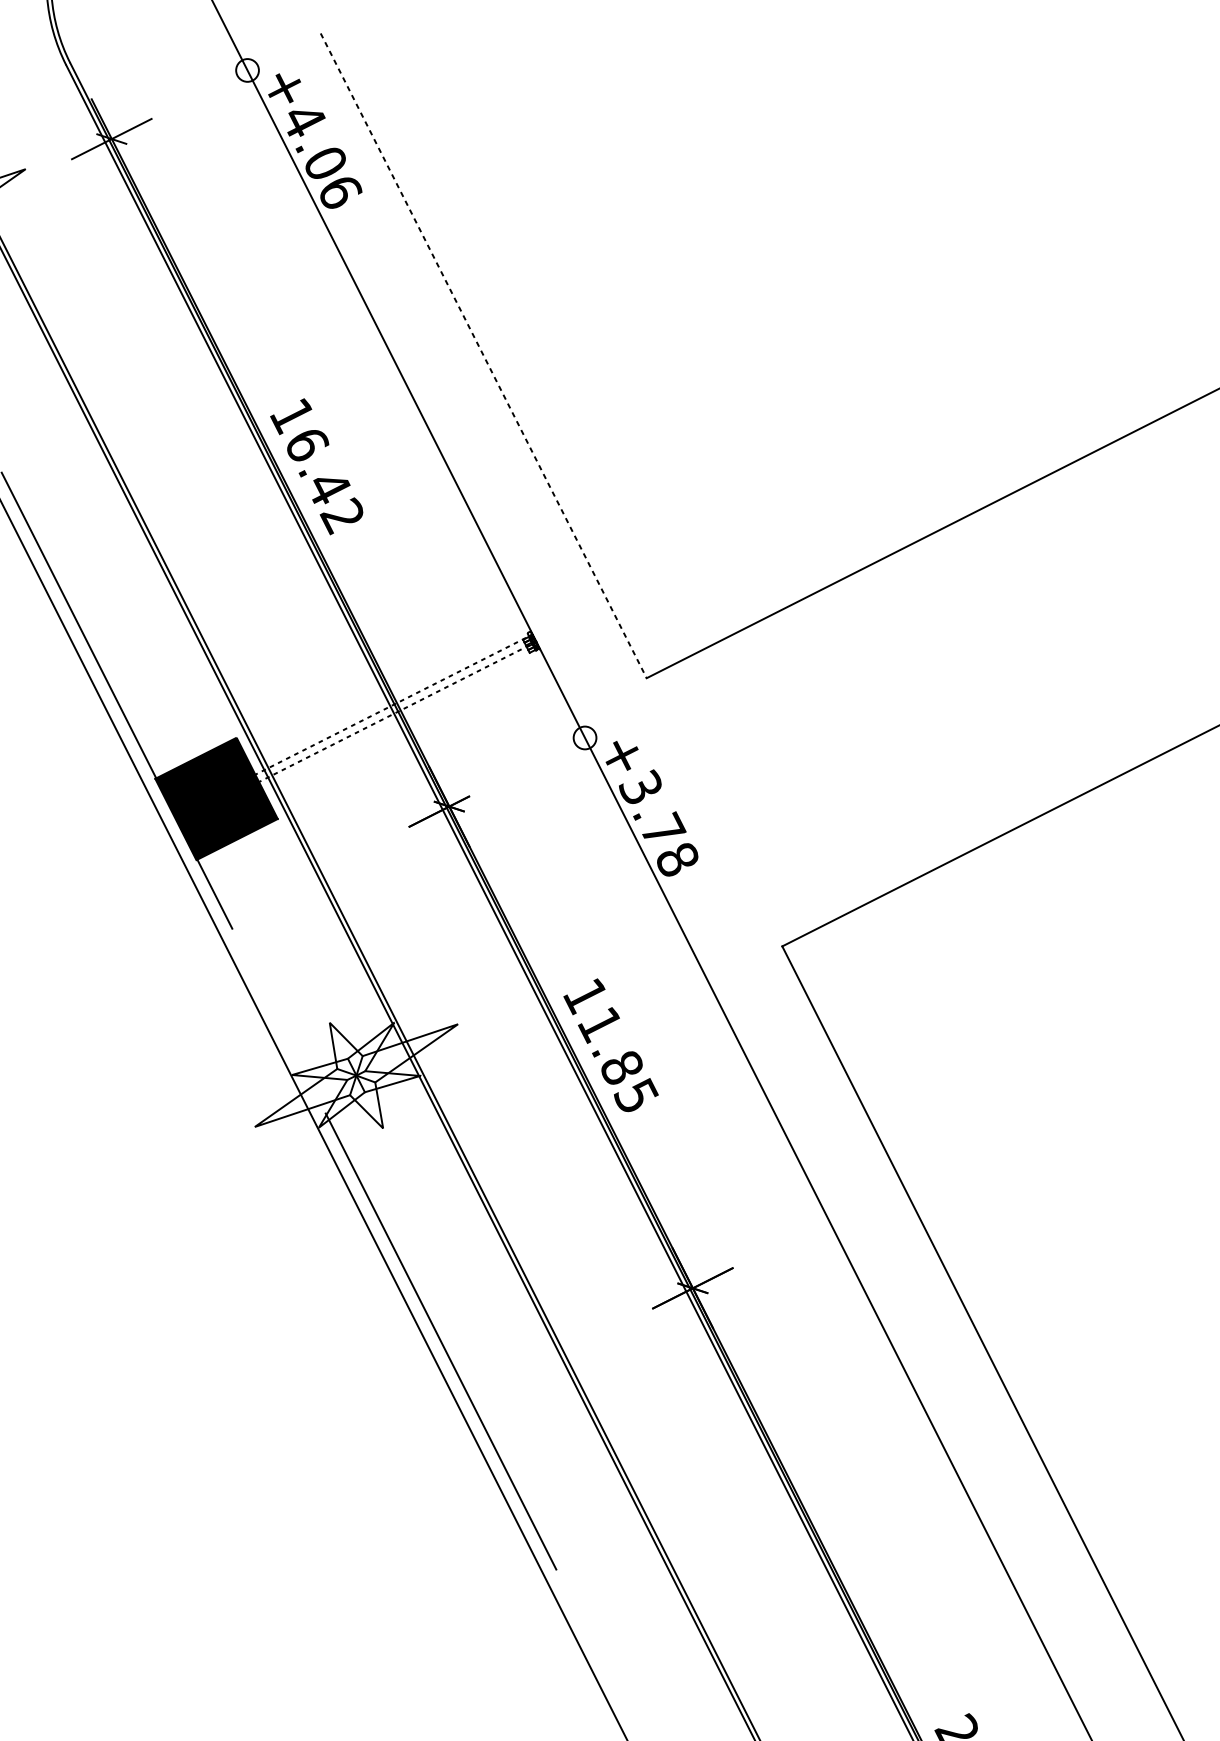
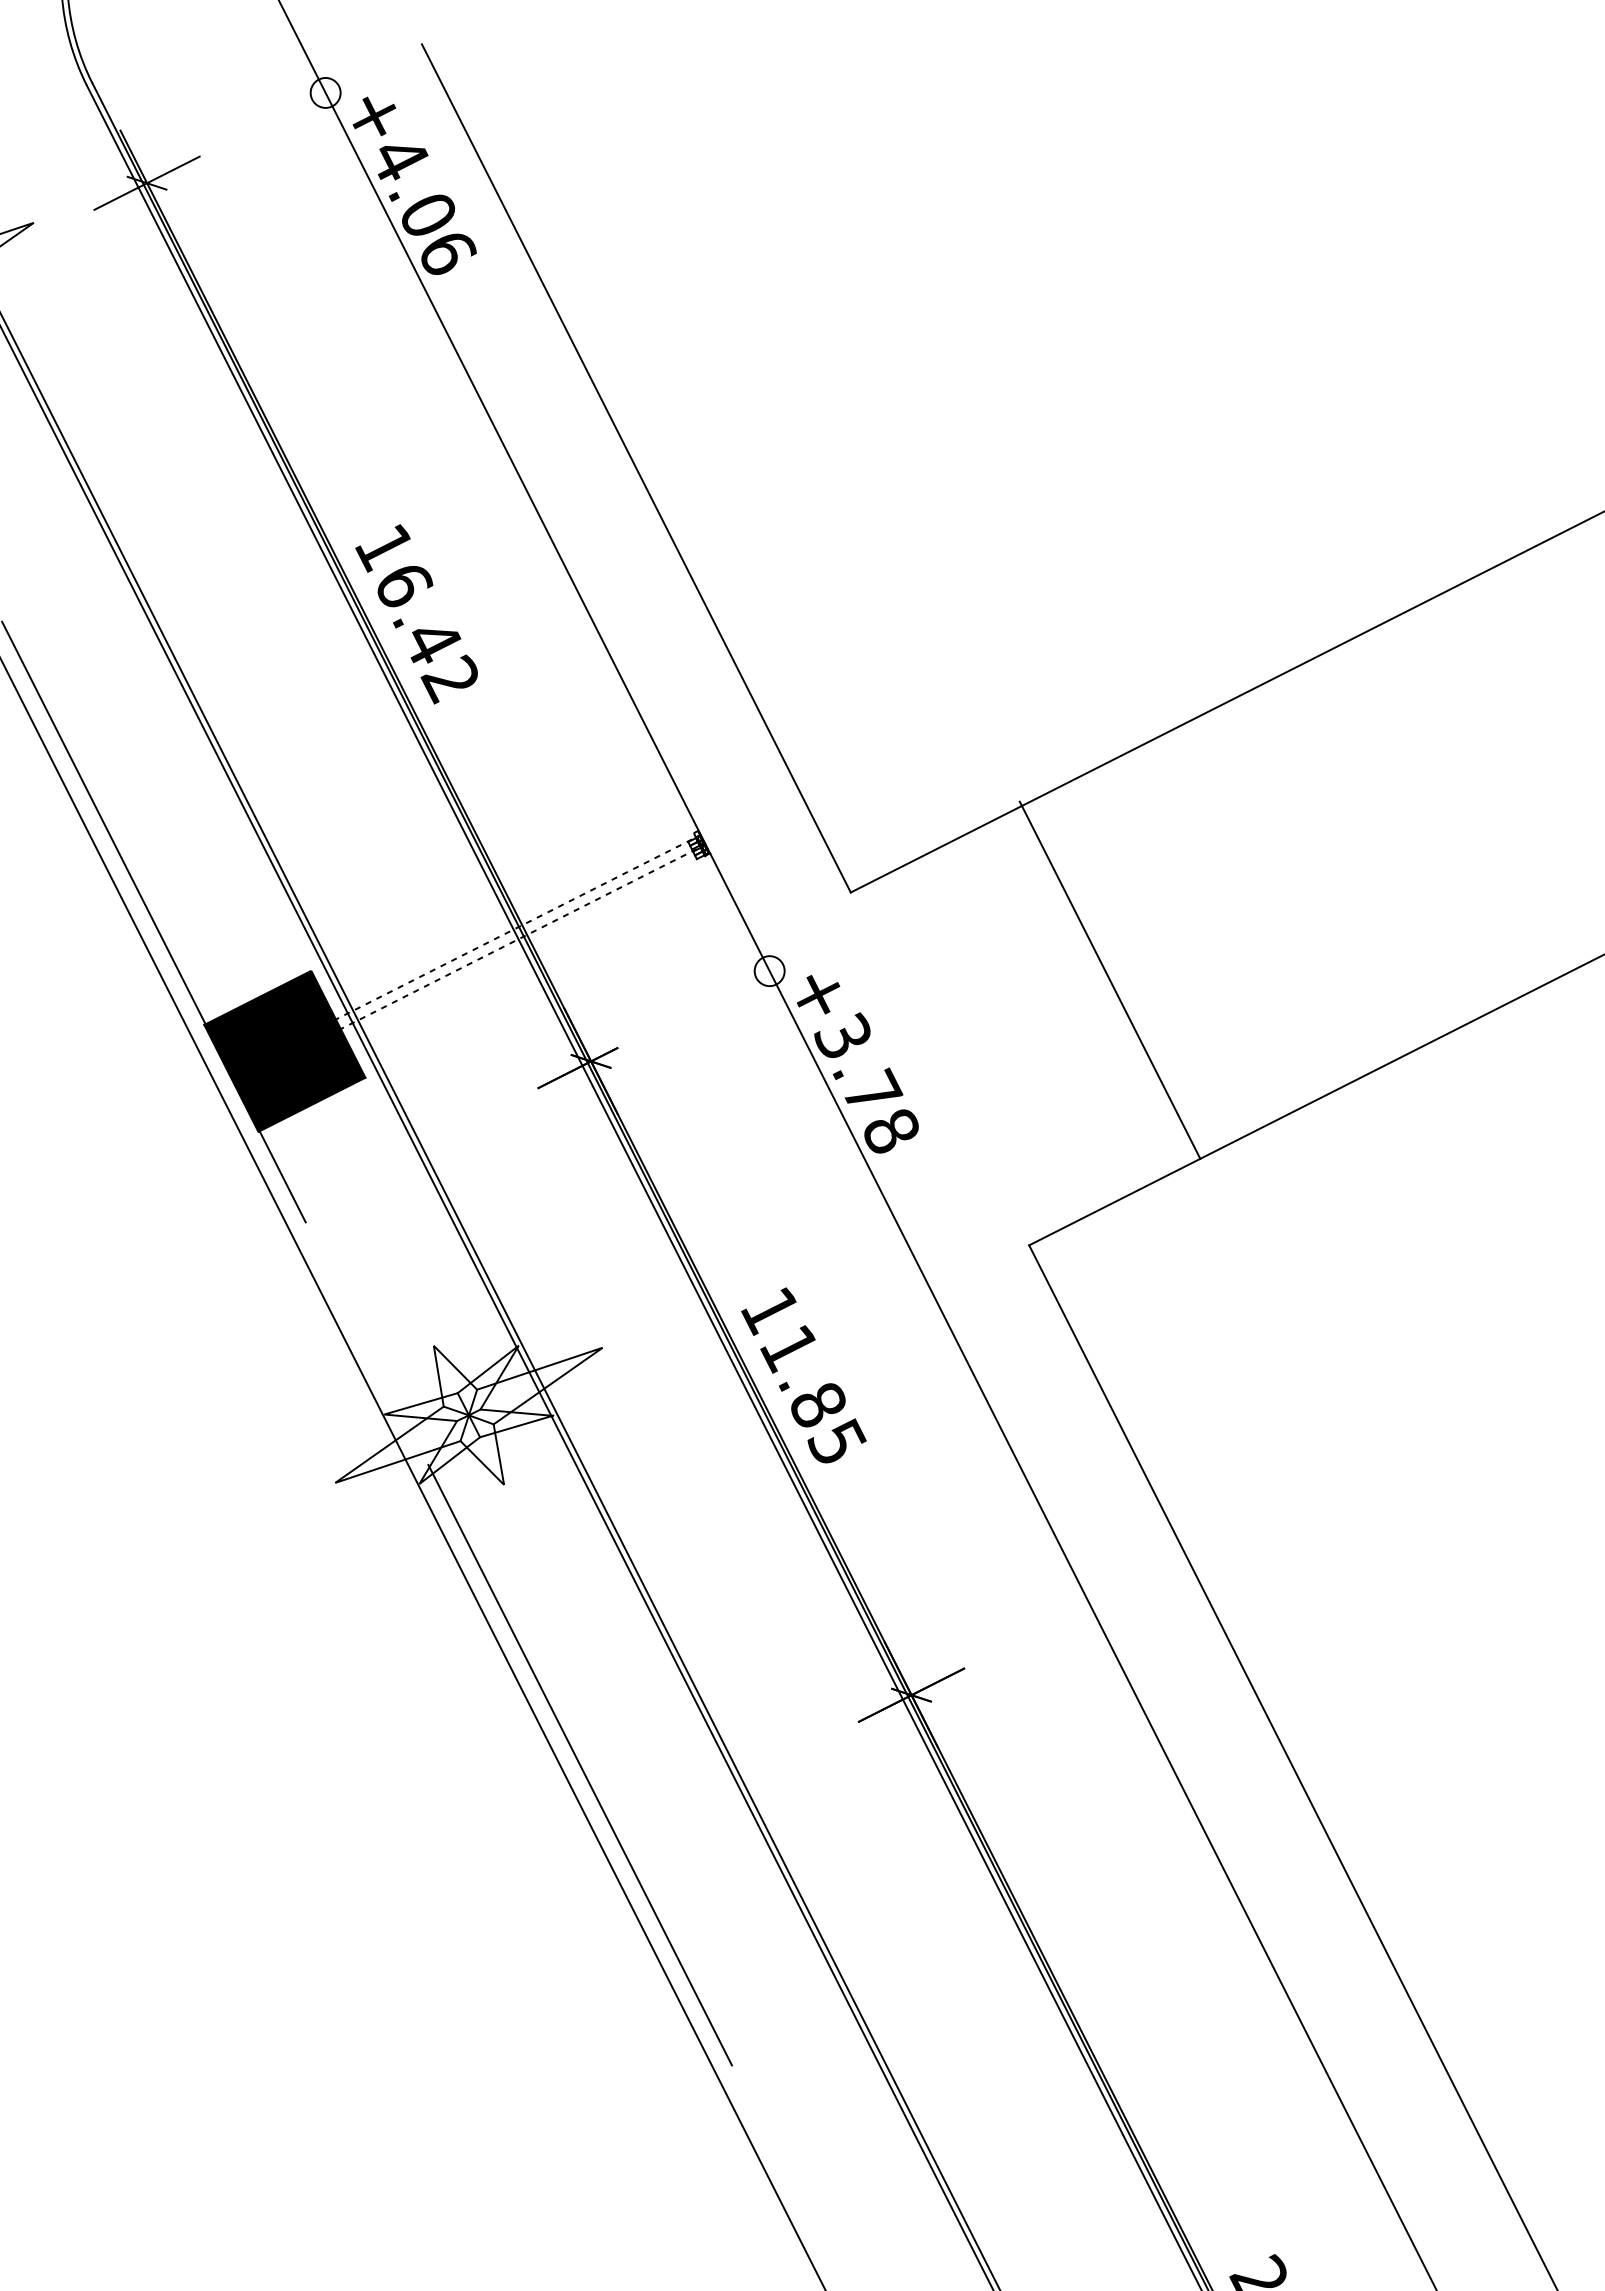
line: (483, 355) -> (636, 468), dashed -> solid
line: (843, 744) -> (1109, 979), added

